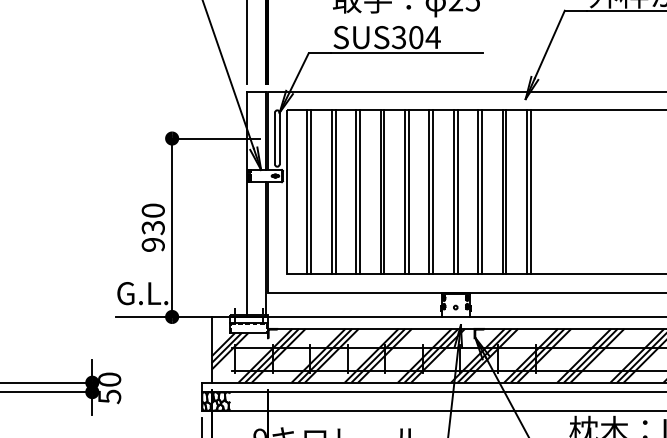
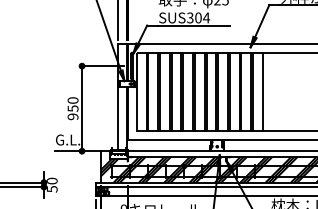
line: (550, 191) -> (262, 91), added
text: (152, 227) -> (72, 108), 930 -> 950

